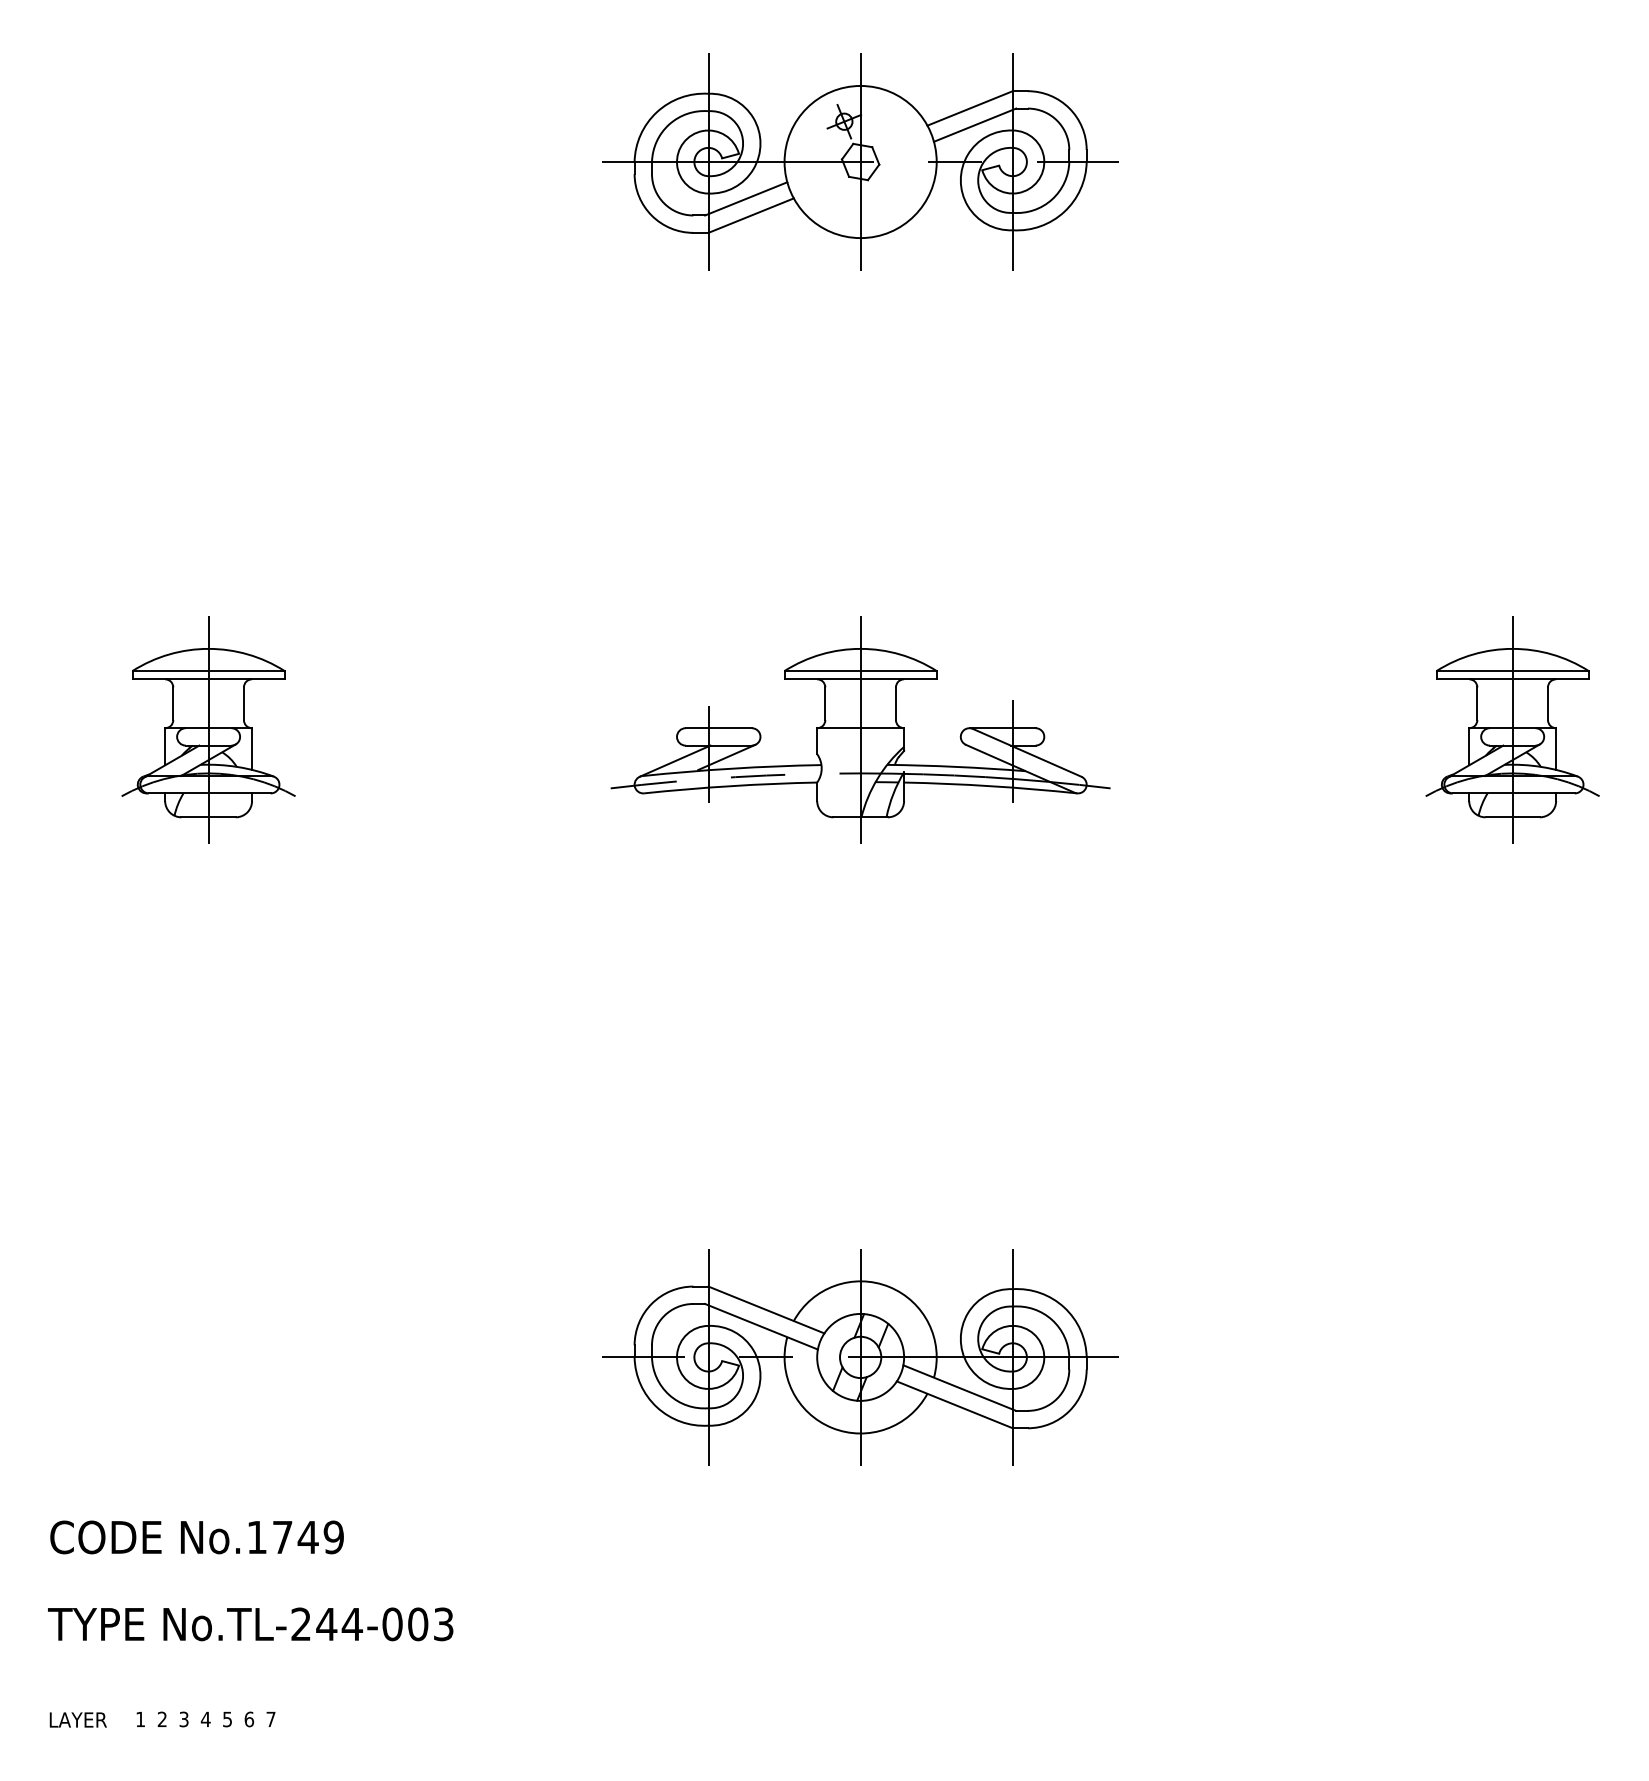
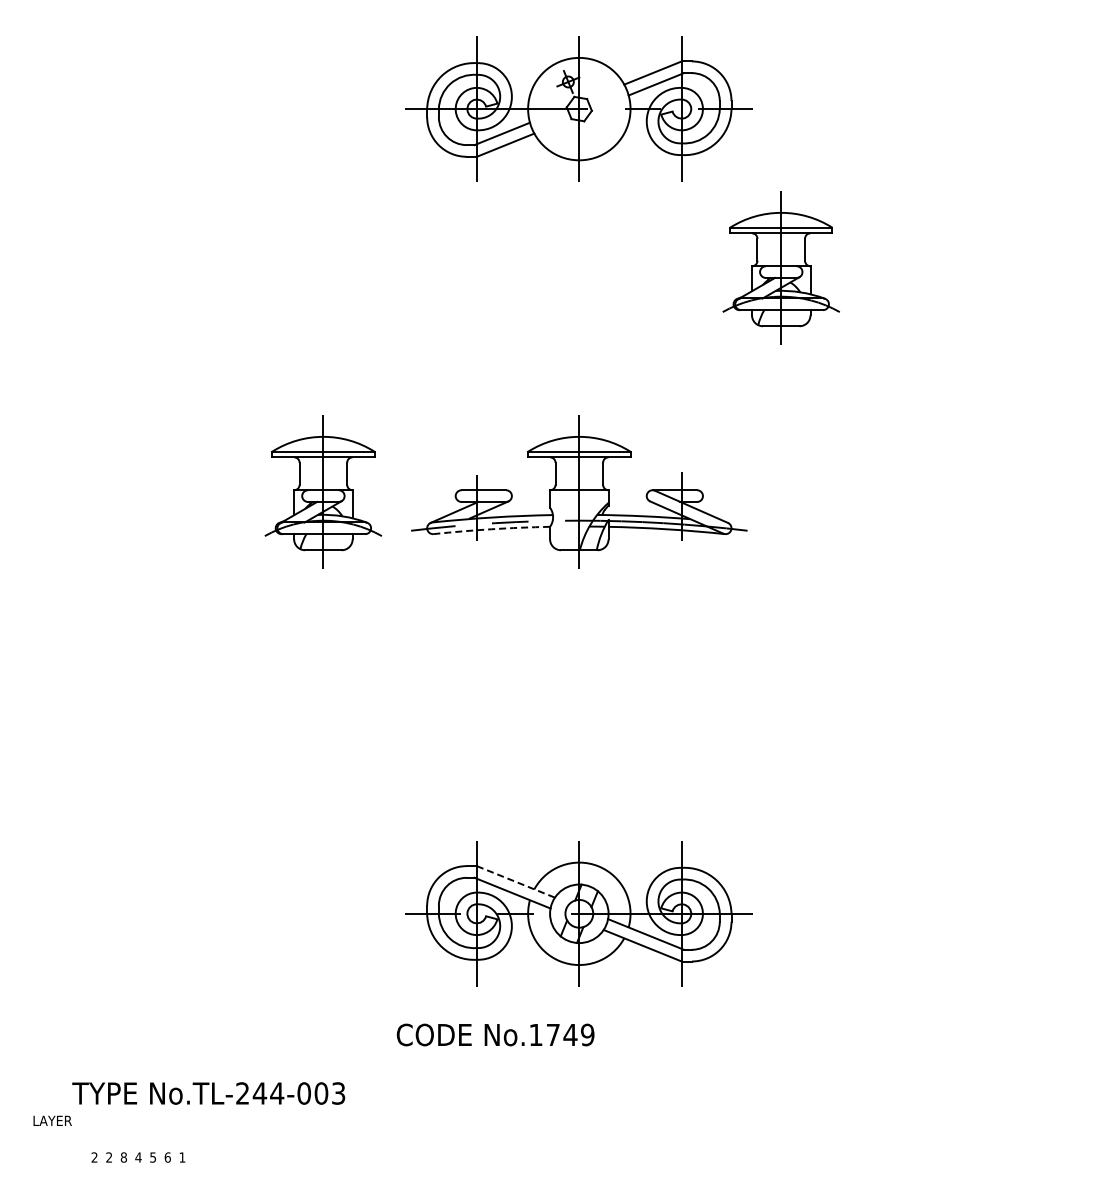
part: (208, 730) -> (323, 491), moved
part: (1511, 730) -> (780, 267), moved
arc: (730, 786) -> (491, 529), solid -> dashed
line: (767, 1310) -> (516, 882), solid -> dashed
text: (196, 1536) -> (495, 1034), moved
text: (250, 1624) -> (208, 1093), moved
text: (78, 1719) -> (52, 1120), moved
text: (140, 1719) -> (94, 1157), 1 -> 2
text: (183, 1719) -> (123, 1157), 3 -> 8
text: (271, 1719) -> (182, 1157), 7 -> 1

